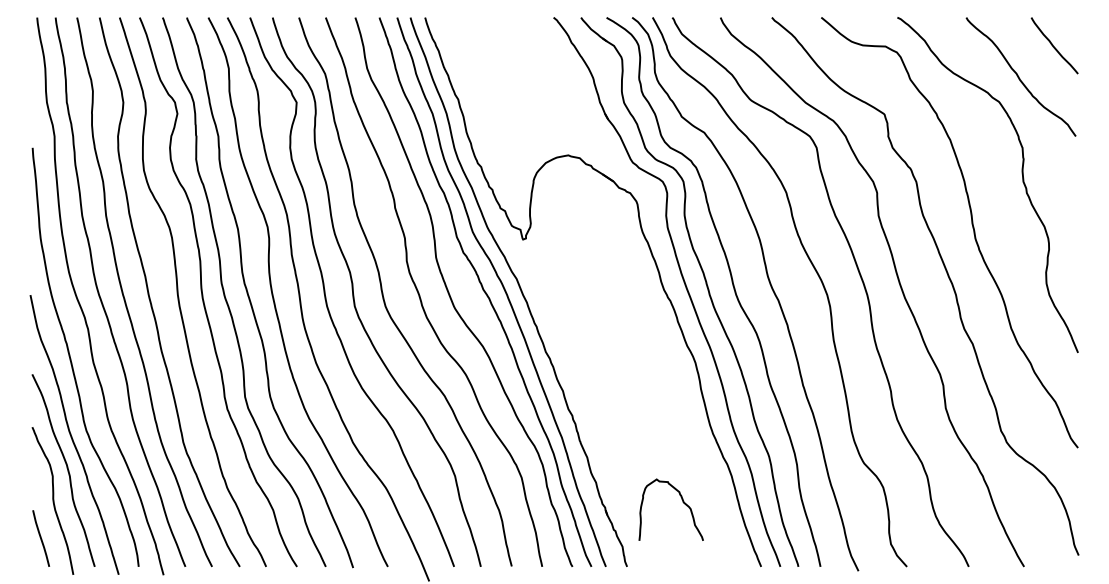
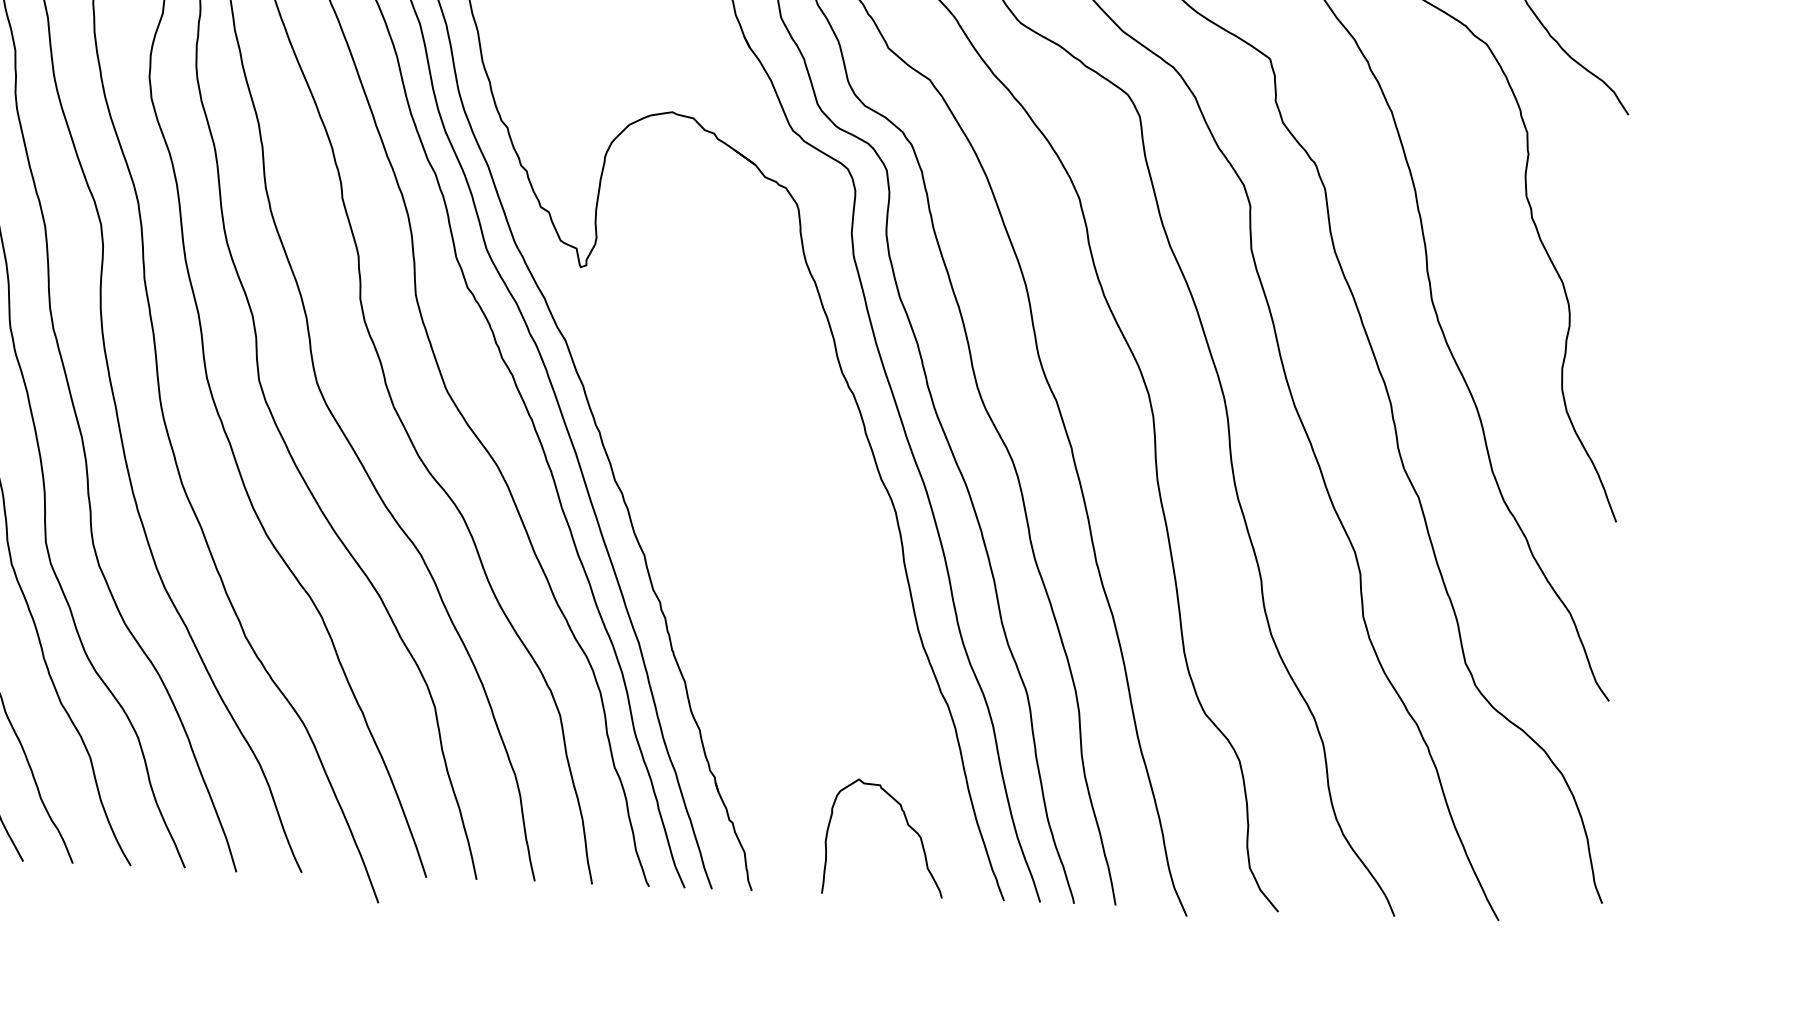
curve: (682, 502) -> (905, 824), moved

